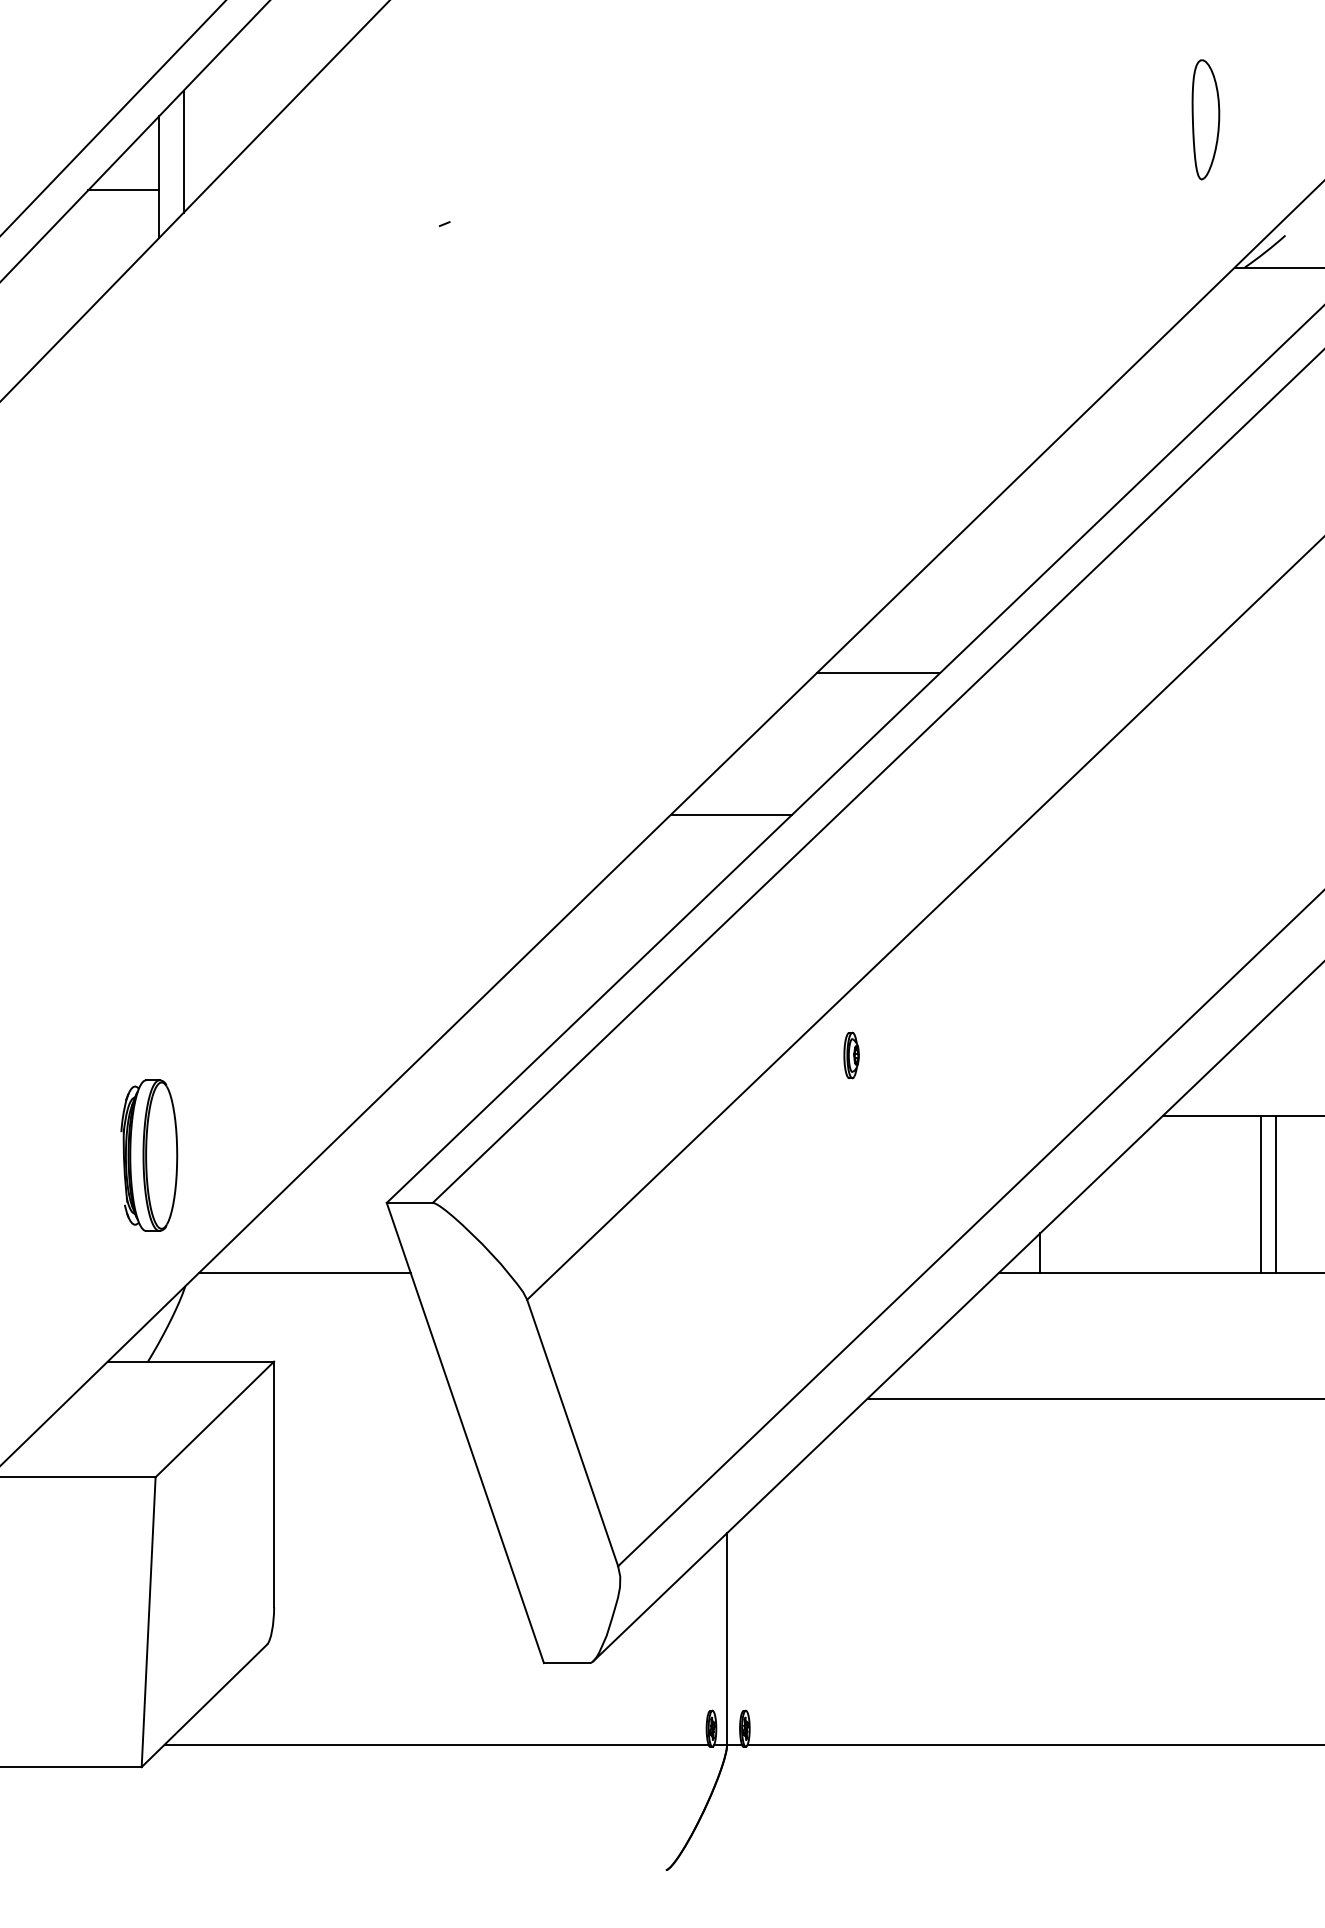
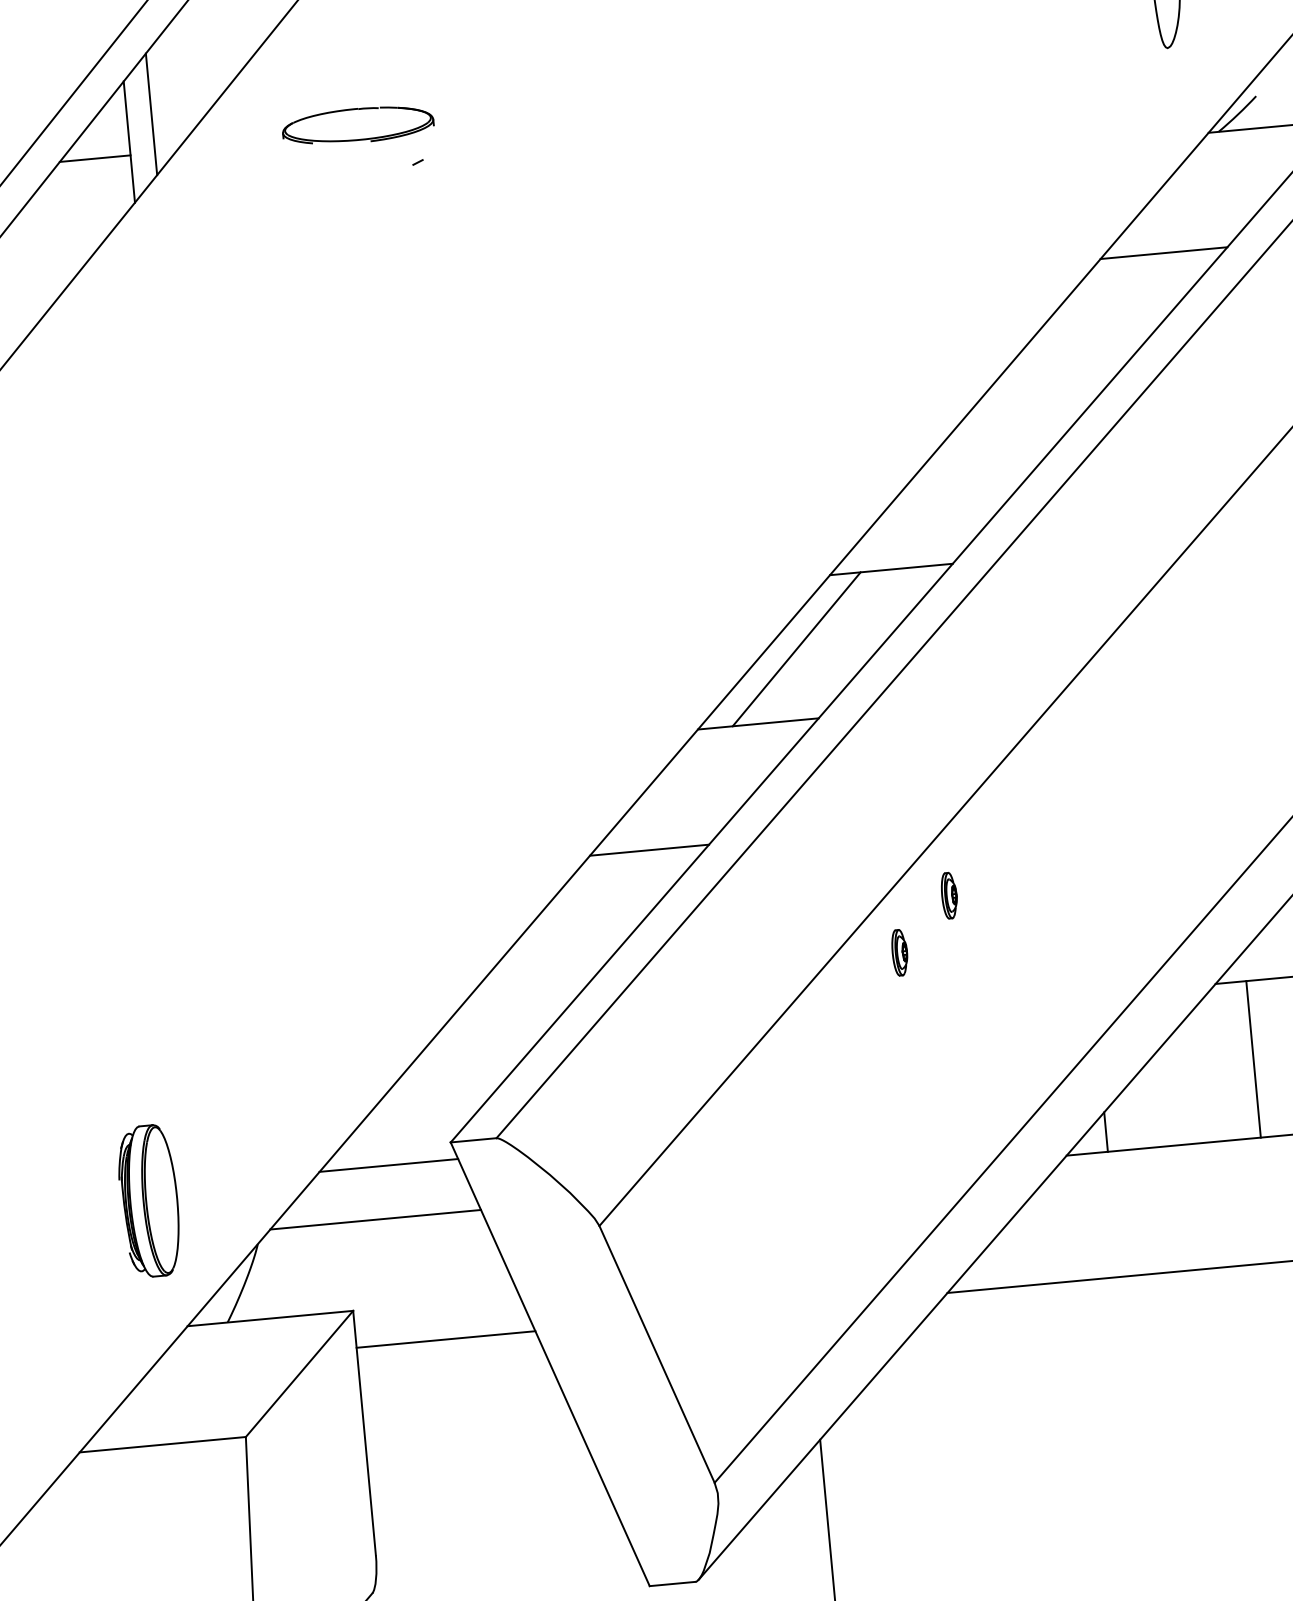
part: (388, 181) -> (358, 125), added
line: (1178, 383) -> (1163, 253), added
line: (776, 743) -> (796, 649), added
line: (611, 930) -> (649, 850), added
part: (906, 1002) -> (949, 894), added
part: (149, 1155) -> (149, 1201), moved
line: (1193, 1193) -> (1253, 1058), added
line: (322, 1220) -> (388, 1165), added
line: (363, 1398) -> (445, 1339), added

